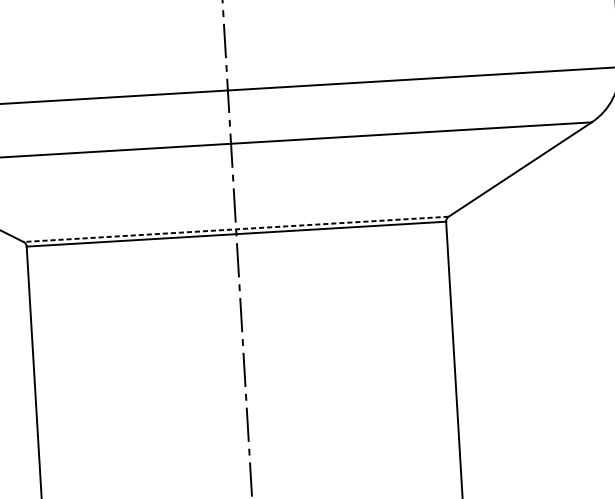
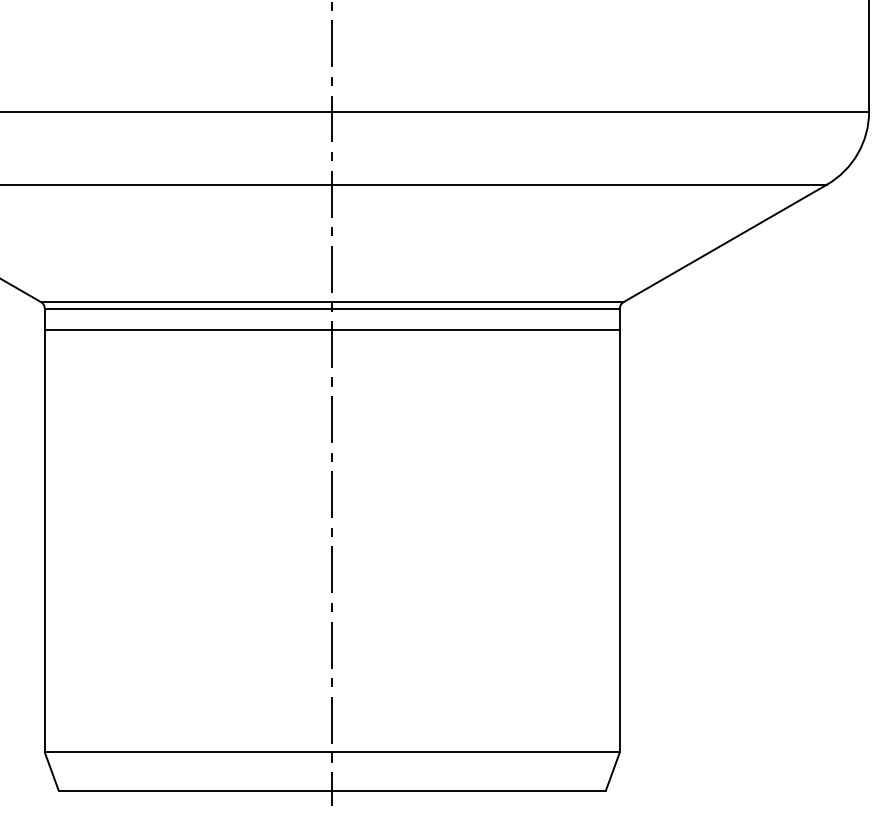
line: (235, 229) -> (331, 302), dashed -> solid
line: (236, 250) -> (331, 330), added

